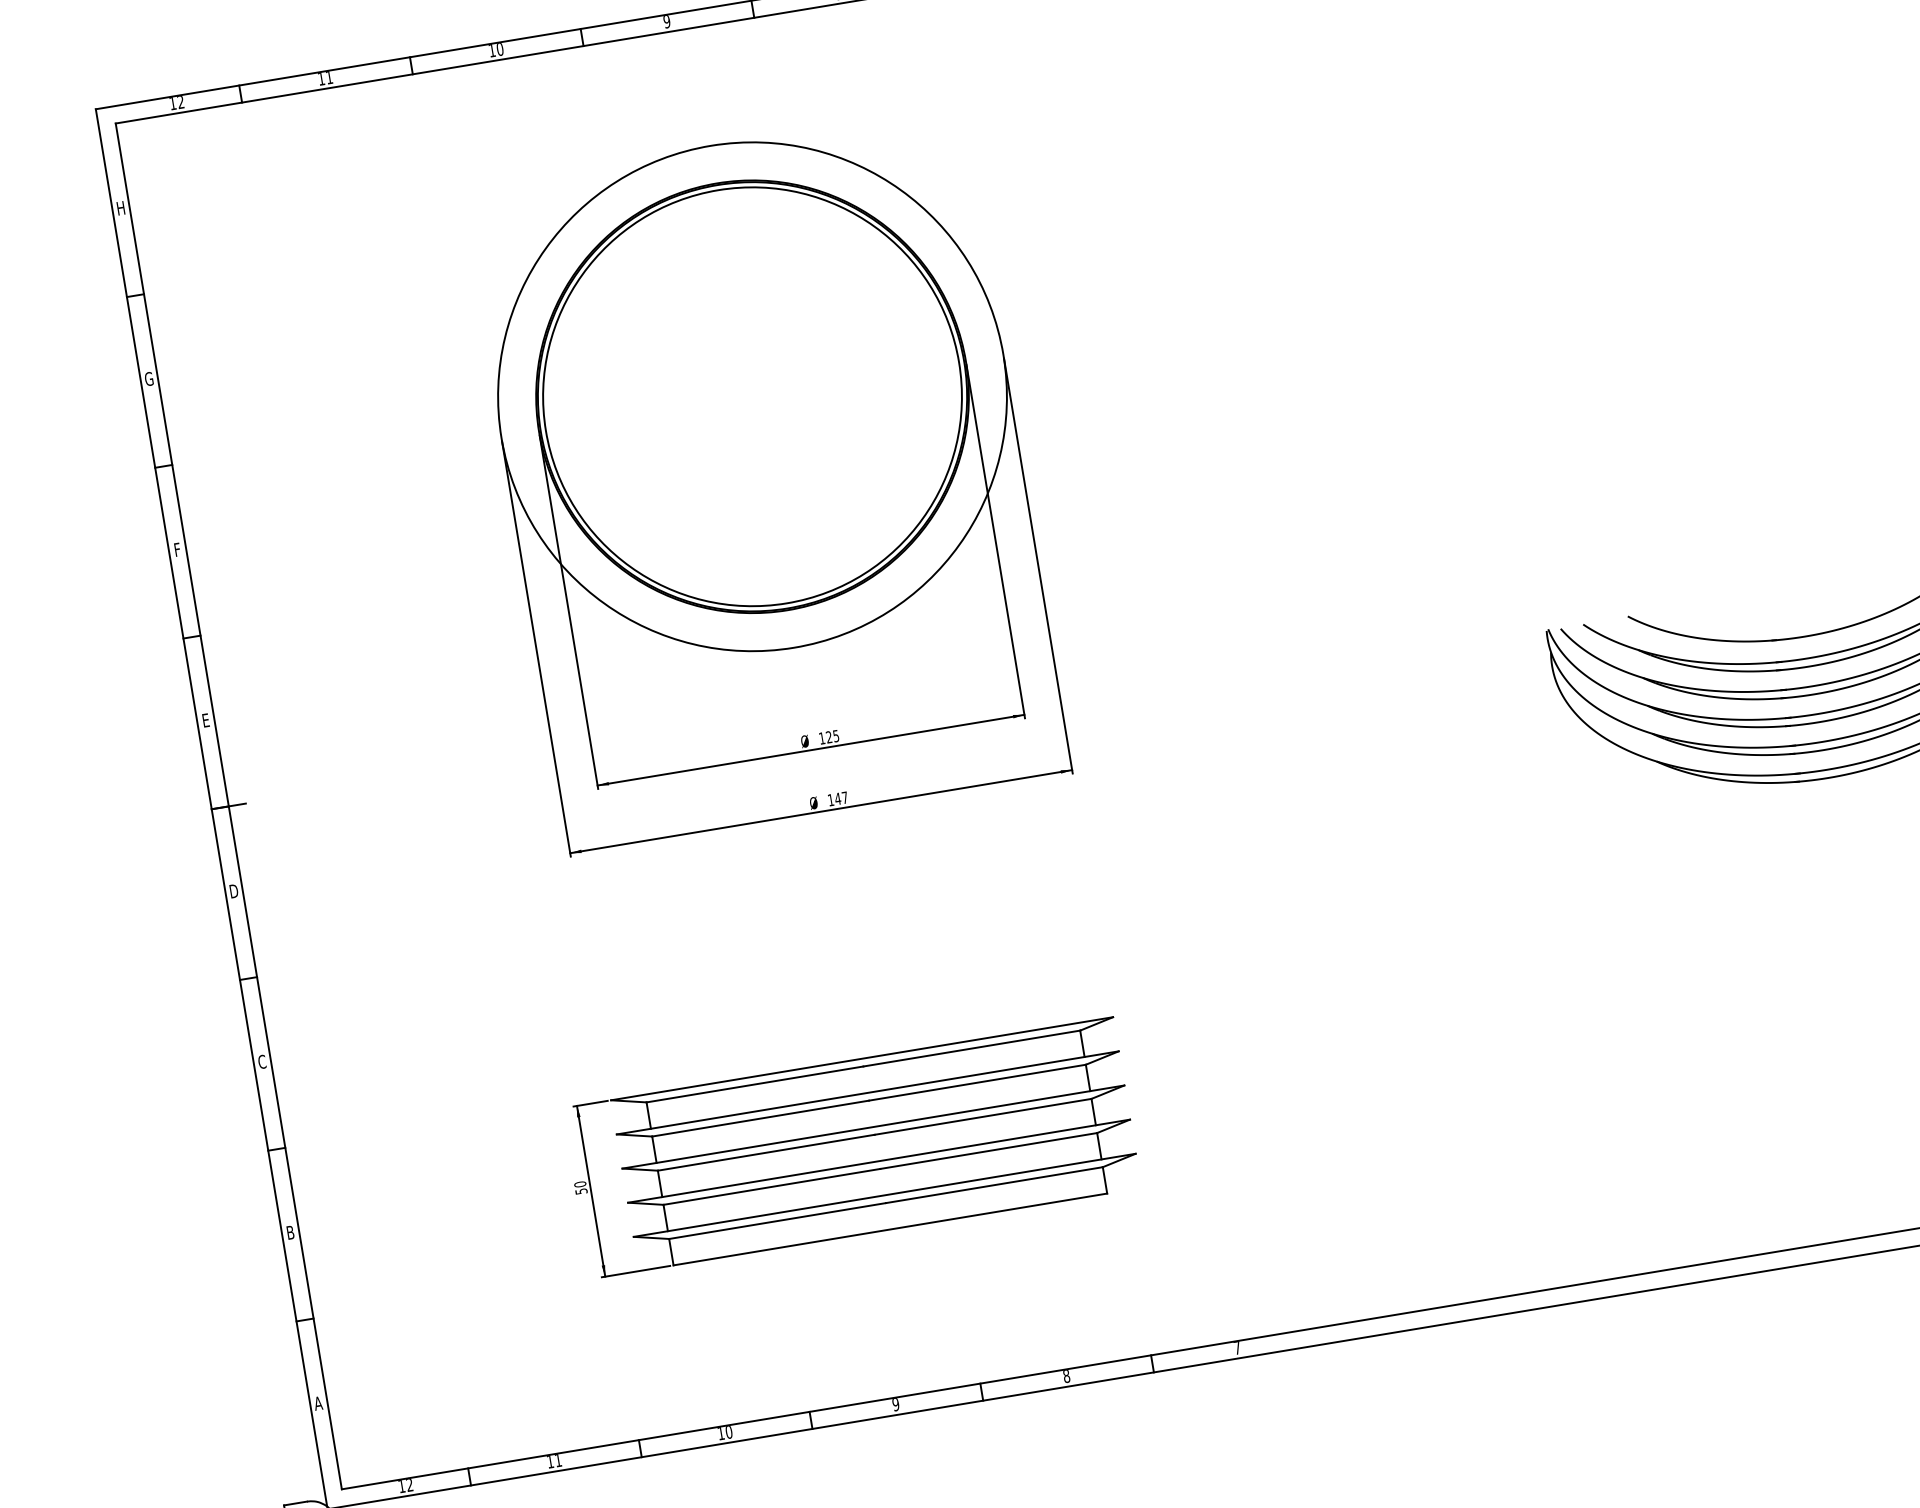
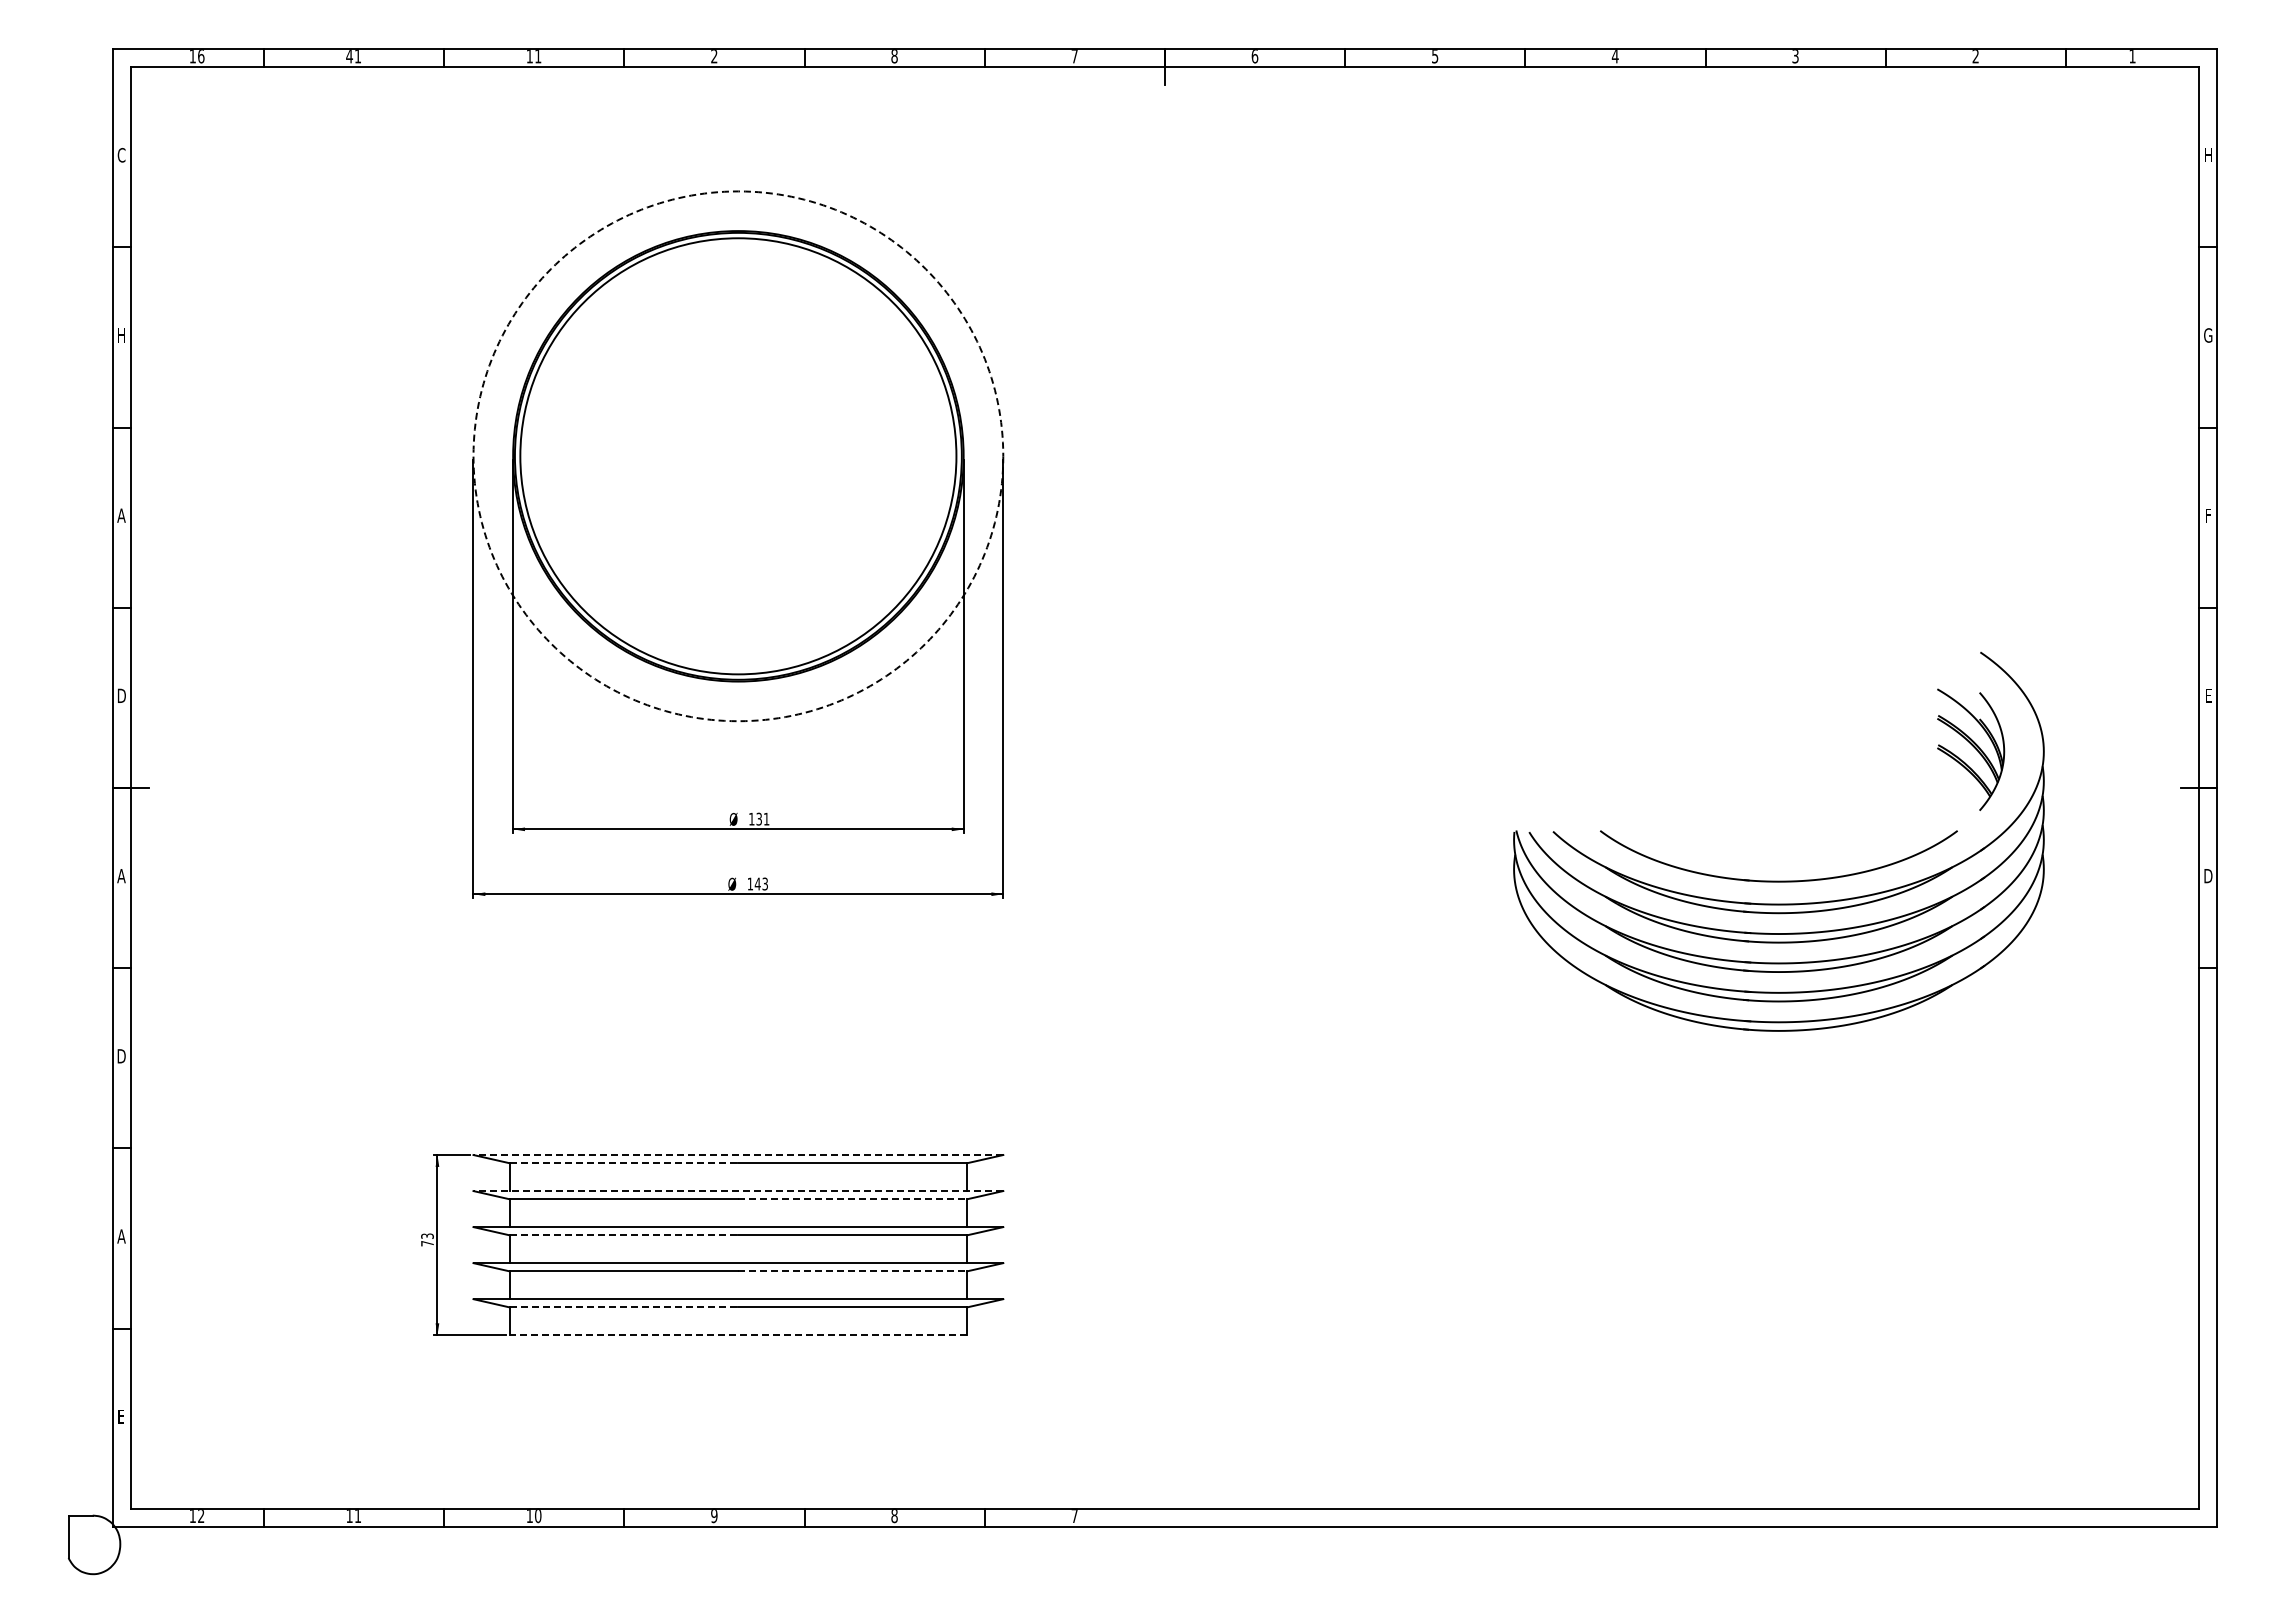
text: (667, 21) -> (714, 56), 9 -> 2
text: (500, 49) -> (538, 56), 10 -> 11
text: (321, 78) -> (349, 56), 11 -> 41
text: (181, 102) -> (201, 56), 12 -> 16
text: (120, 208) -> (121, 155), H -> C
text: (149, 379) -> (121, 335), G -> H
circle: (752, 396) -> (738, 456), solid -> dashed
text: (177, 549) -> (121, 515), F -> A
text: (205, 720) -> (121, 695), E -> D
text: (832, 736) -> (762, 818), 125 -> 131
text: (844, 797) -> (764, 883), 147 -> 143
text: (233, 891) -> (121, 876), D -> A
line: (862, 1059) -> (738, 1155), solid -> dashed
text: (262, 1062) -> (121, 1056), C -> D
line: (978, 1082) -> (853, 1199), solid -> dashed
line: (755, 1084) -> (624, 1163), solid -> dashed
line: (867, 1093) -> (738, 1191), solid -> dashed
line: (989, 1151) -> (853, 1271), solid -> dashed
line: (766, 1152) -> (624, 1235), solid -> dashed
text: (580, 1187) -> (427, 1239), 50 -> 73
line: (778, 1221) -> (624, 1307), solid -> dashed
line: (890, 1229) -> (738, 1335), solid -> dashed
text: (290, 1232) -> (121, 1236), B -> A
text: (317, 1403) -> (120, 1416), A -> E

